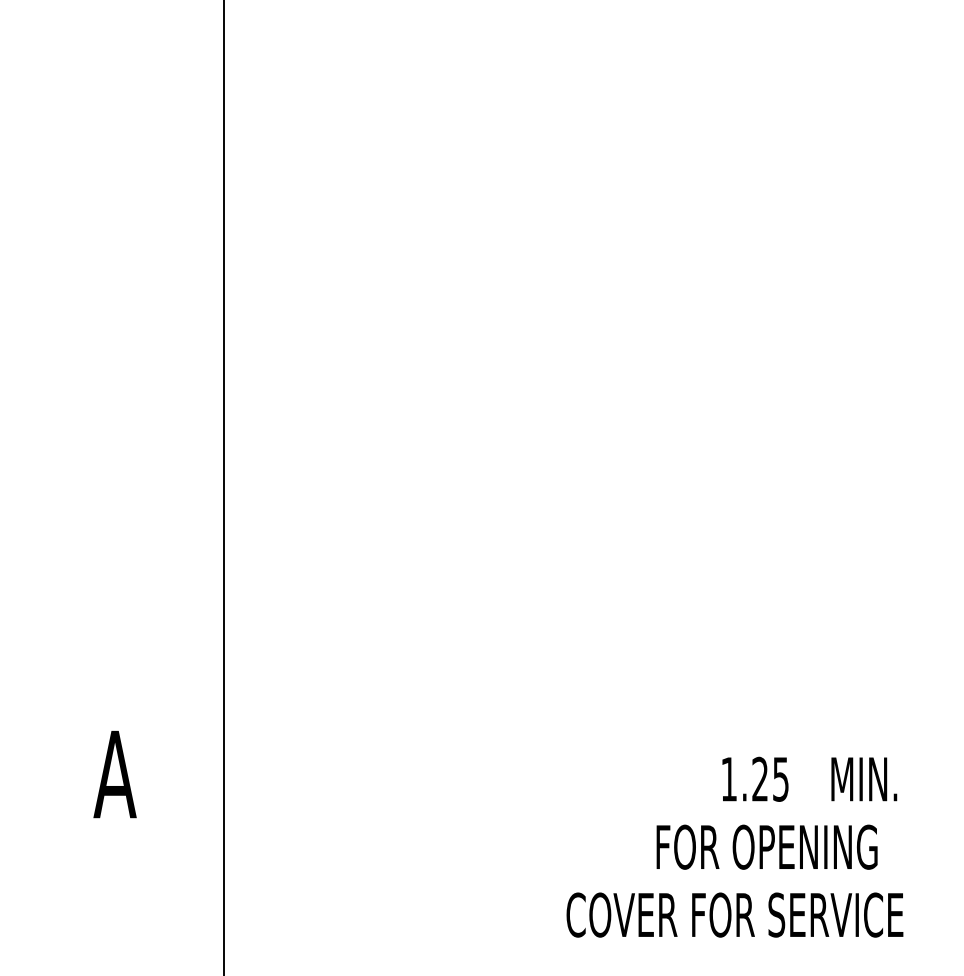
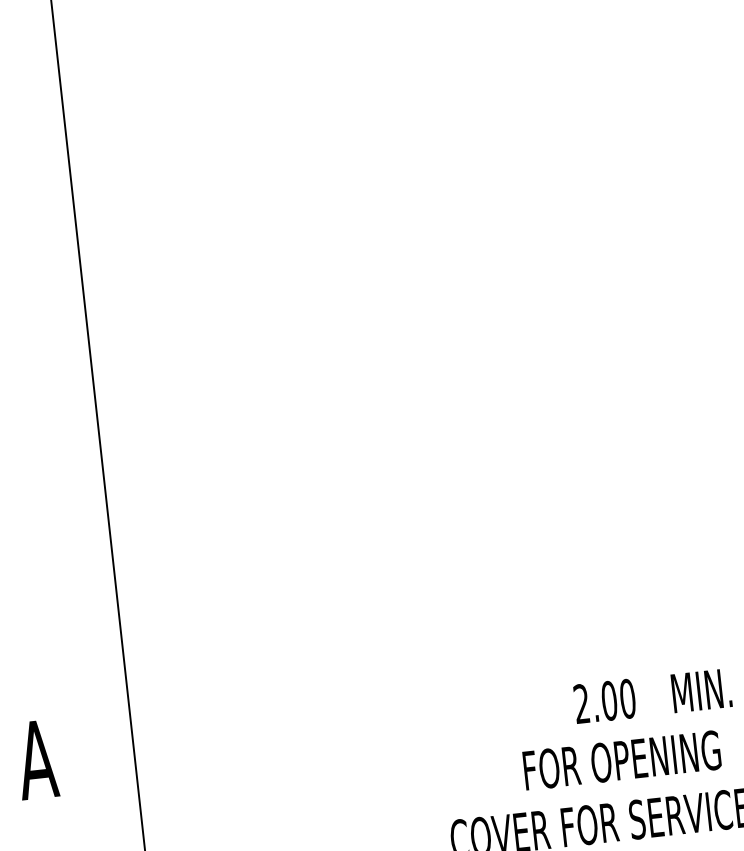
text: (755, 778) -> (605, 700), 1.25 -> 2.00

